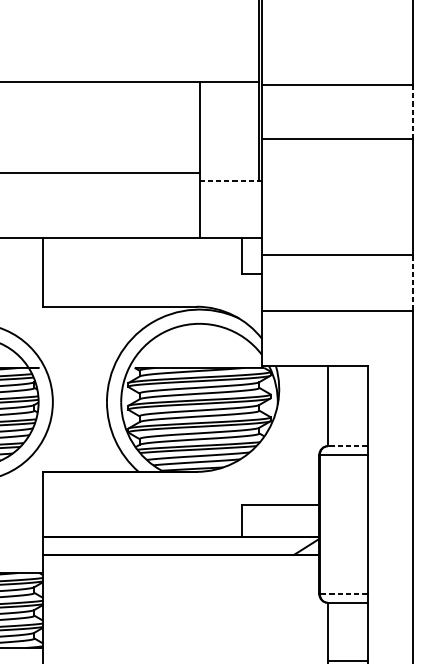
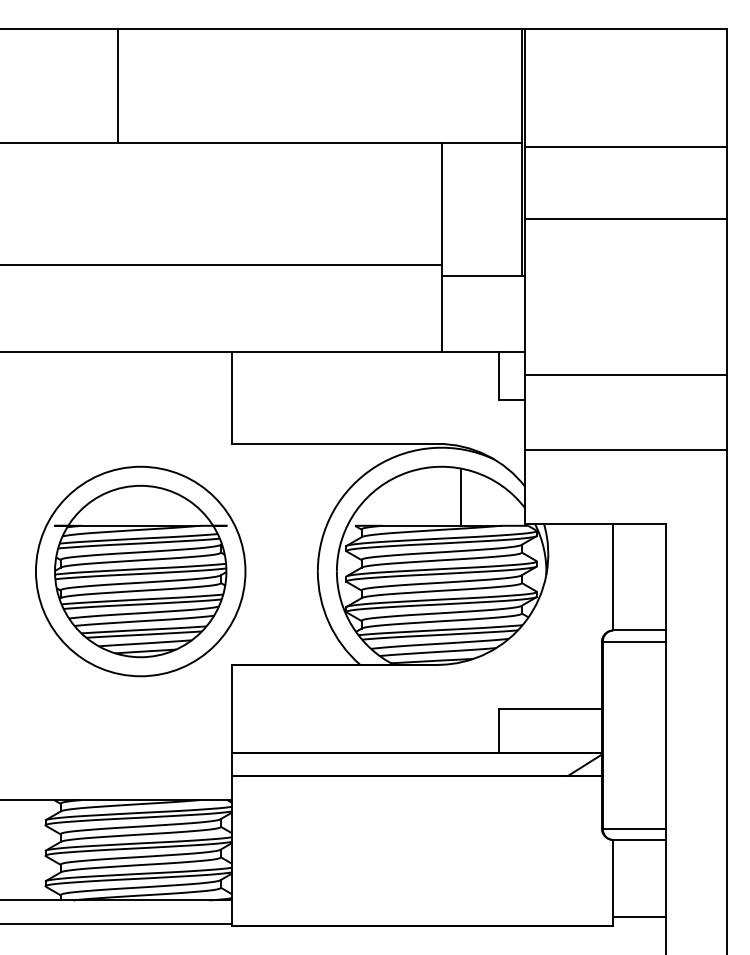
line: (413, 112) -> (727, 183), dashed -> solid
line: (230, 181) -> (483, 276), dashed -> solid
line: (413, 283) -> (727, 412), dashed -> solid
line: (213, 346) -> (460, 496), added
line: (347, 446) -> (639, 630), dashed -> solid
line: (343, 594) -> (634, 828), dashed -> solid

